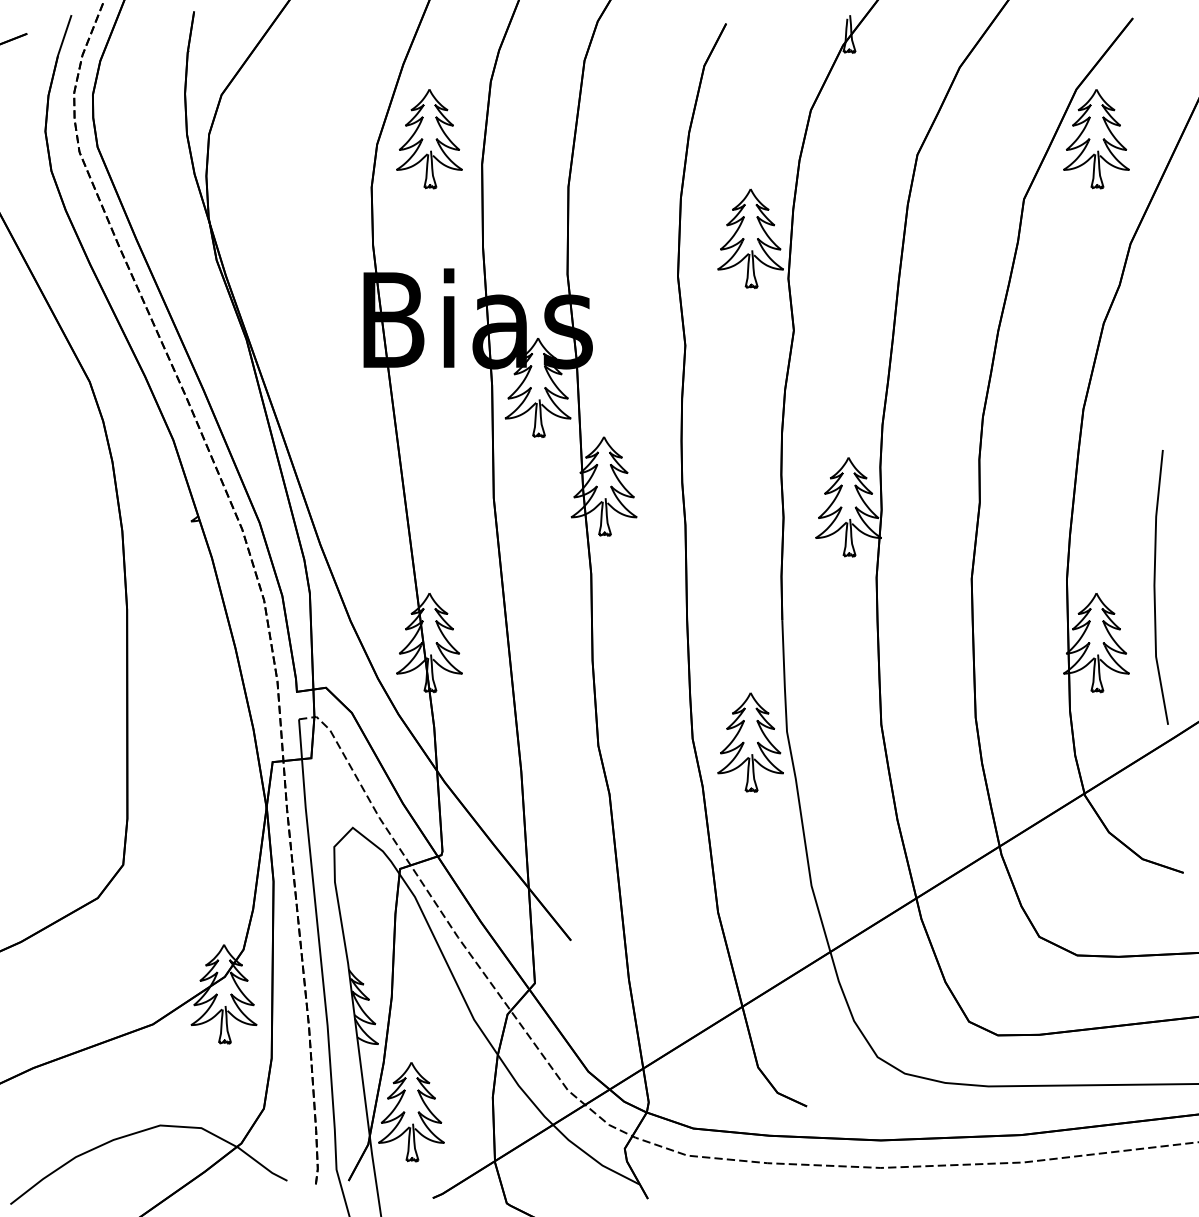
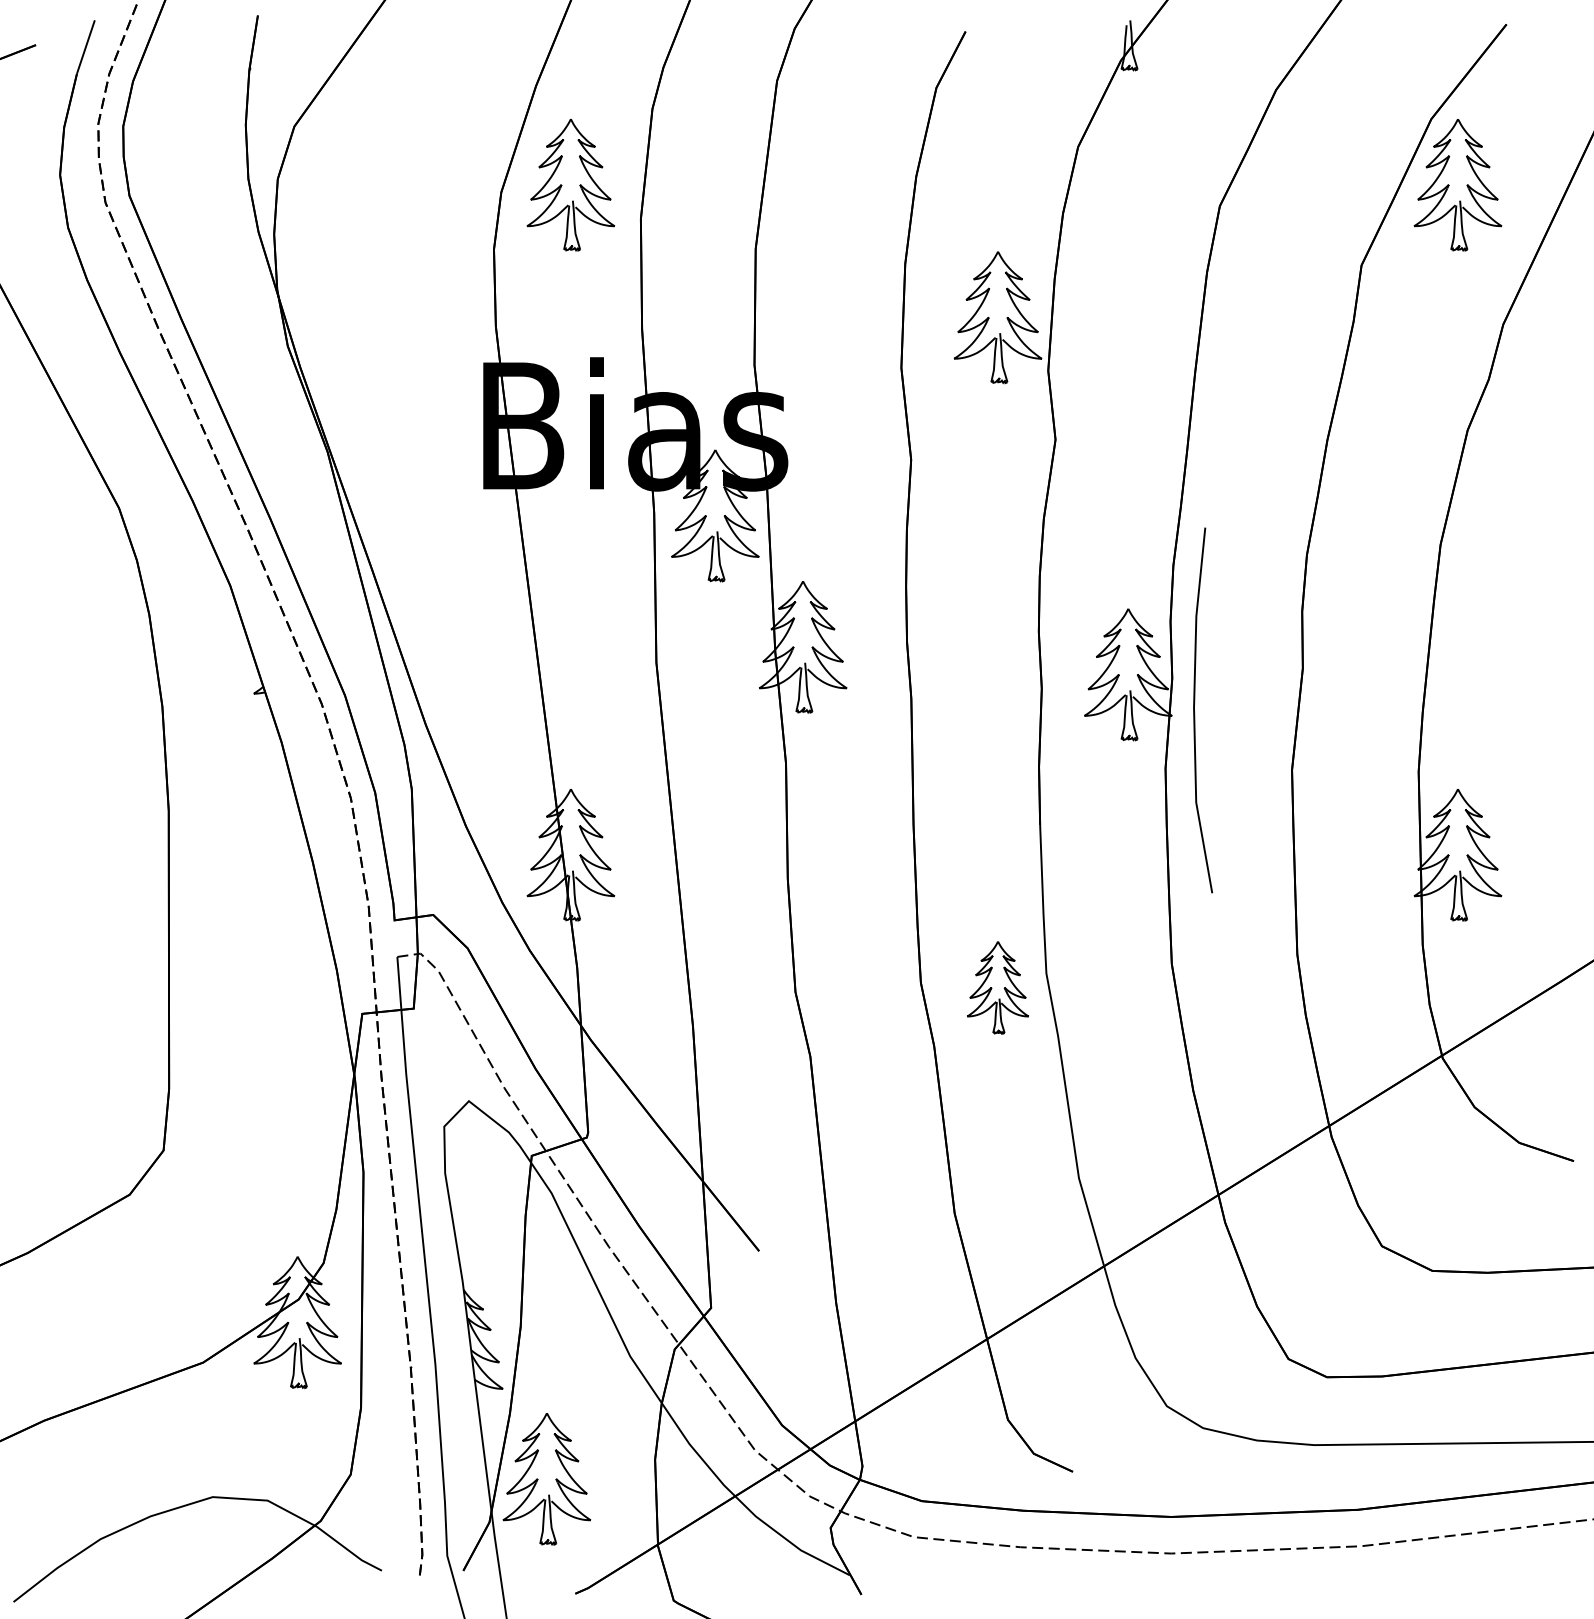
line: (1155, 589) -> (1195, 713), moved
part: (750, 742) -> (997, 987), size x0.7

